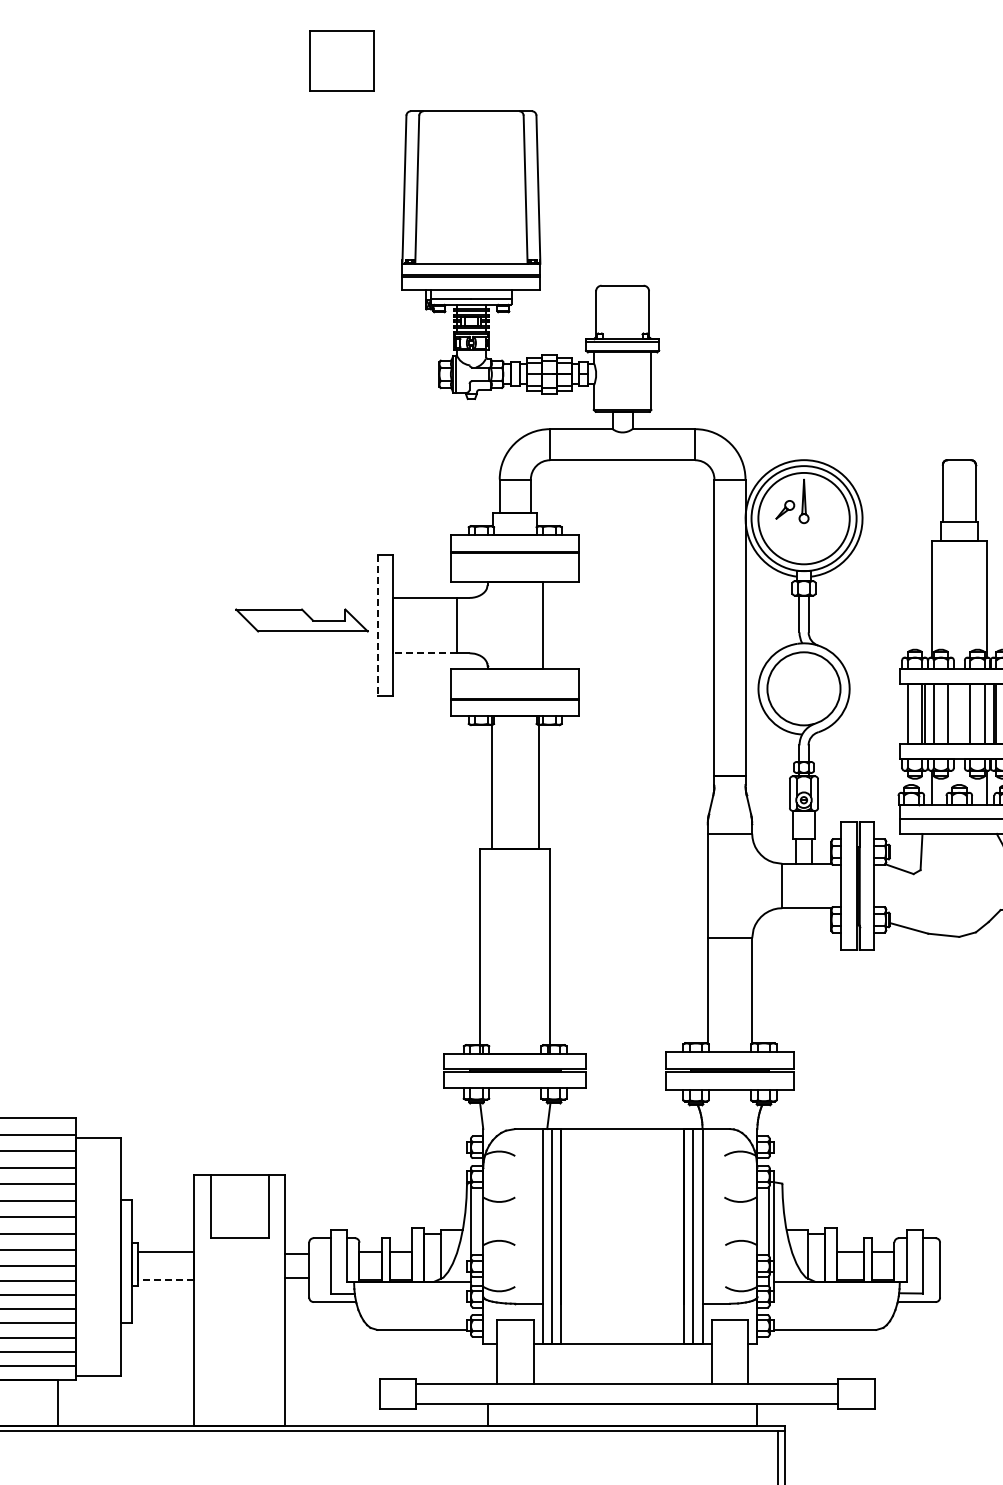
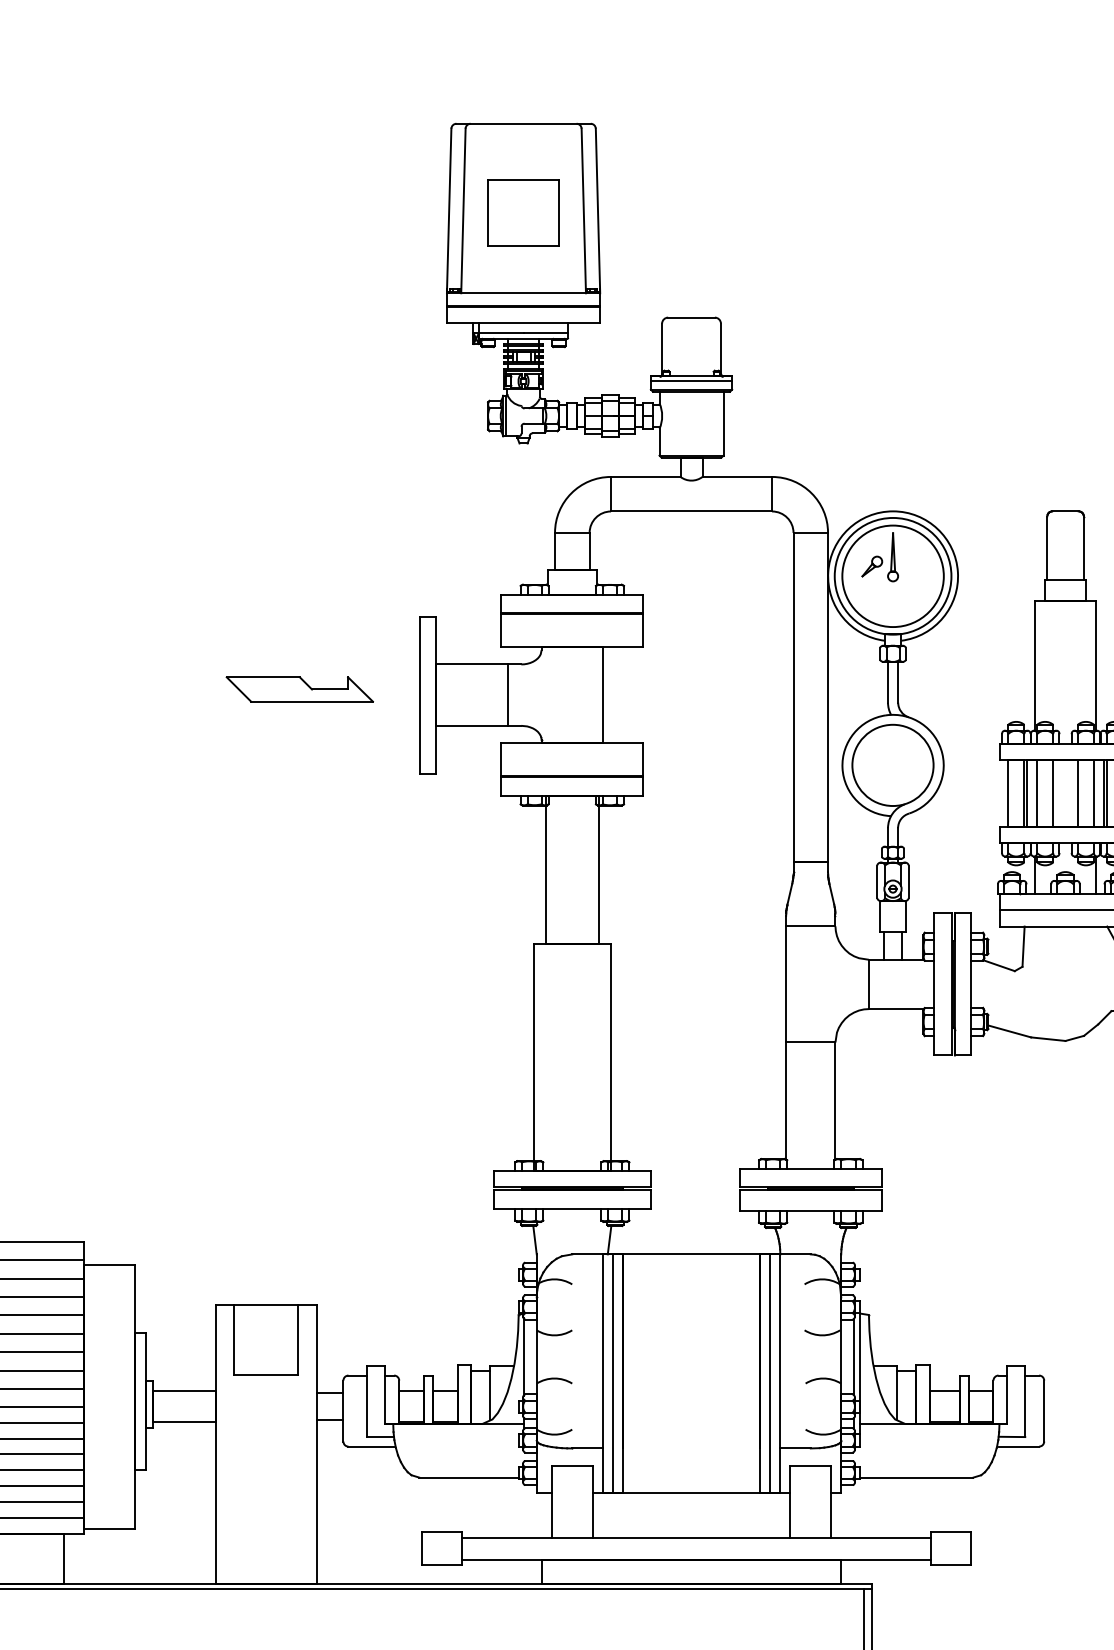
part: (341, 60) -> (522, 211), moved
part: (301, 620) -> (299, 689), moved
line: (378, 625) -> (420, 695), dashed -> solid
line: (424, 653) -> (471, 726), dashed -> solid
line: (165, 1279) -> (183, 1421), dashed -> solid

